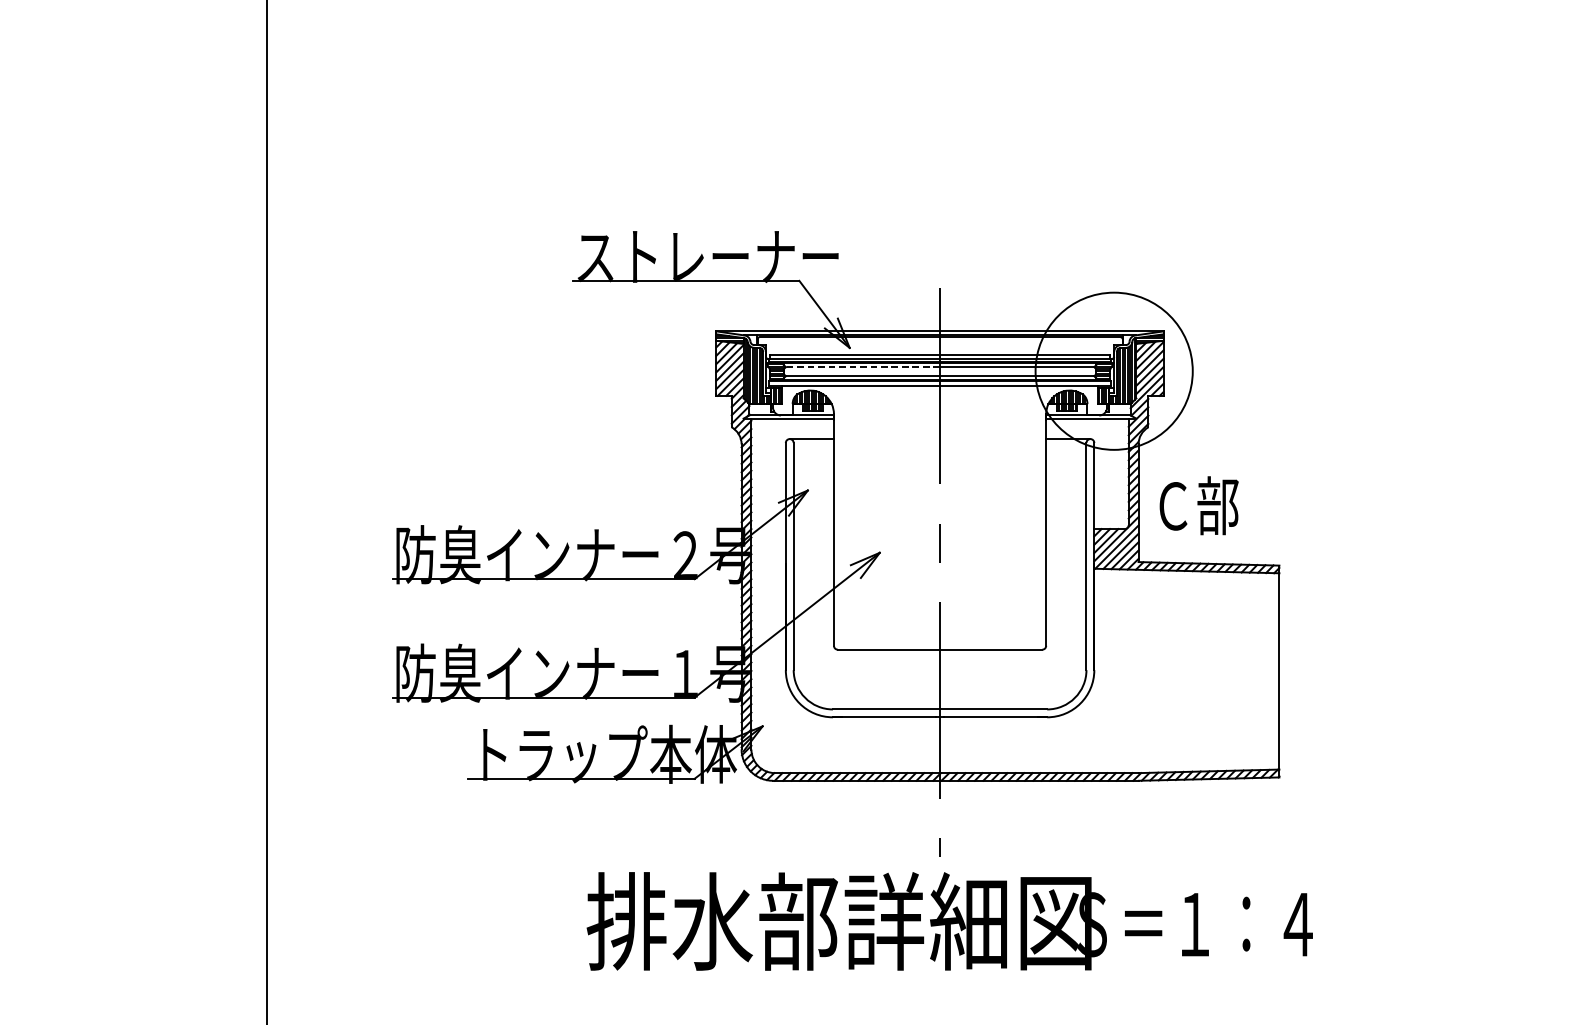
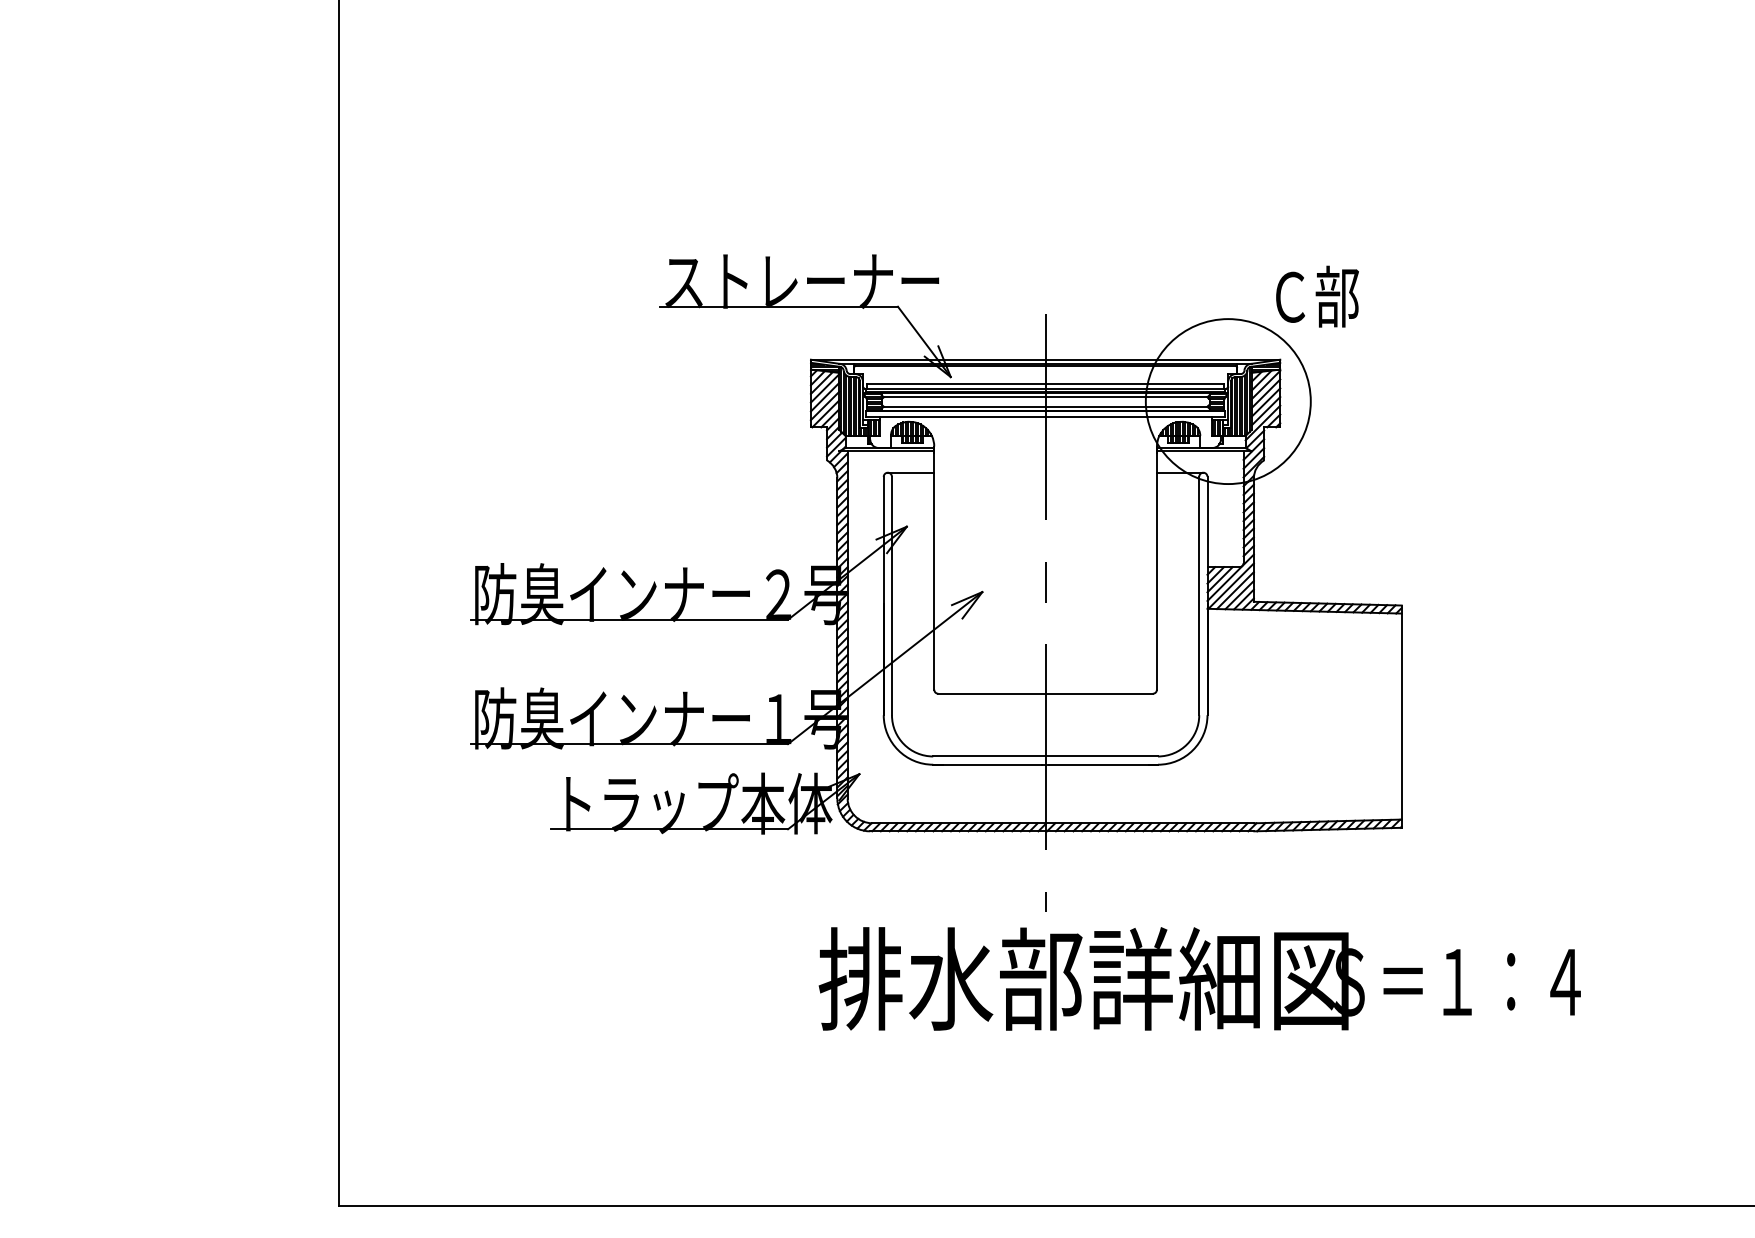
line: (862, 367) -> (964, 397), dashed -> solid
text: (1199, 505) -> (1317, 296), moved
text: (949, 921) -> (1199, 978), moved

